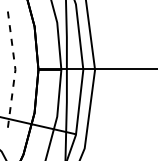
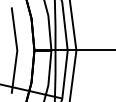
line: (15, 69) -> (17, 50), dashed -> solid

